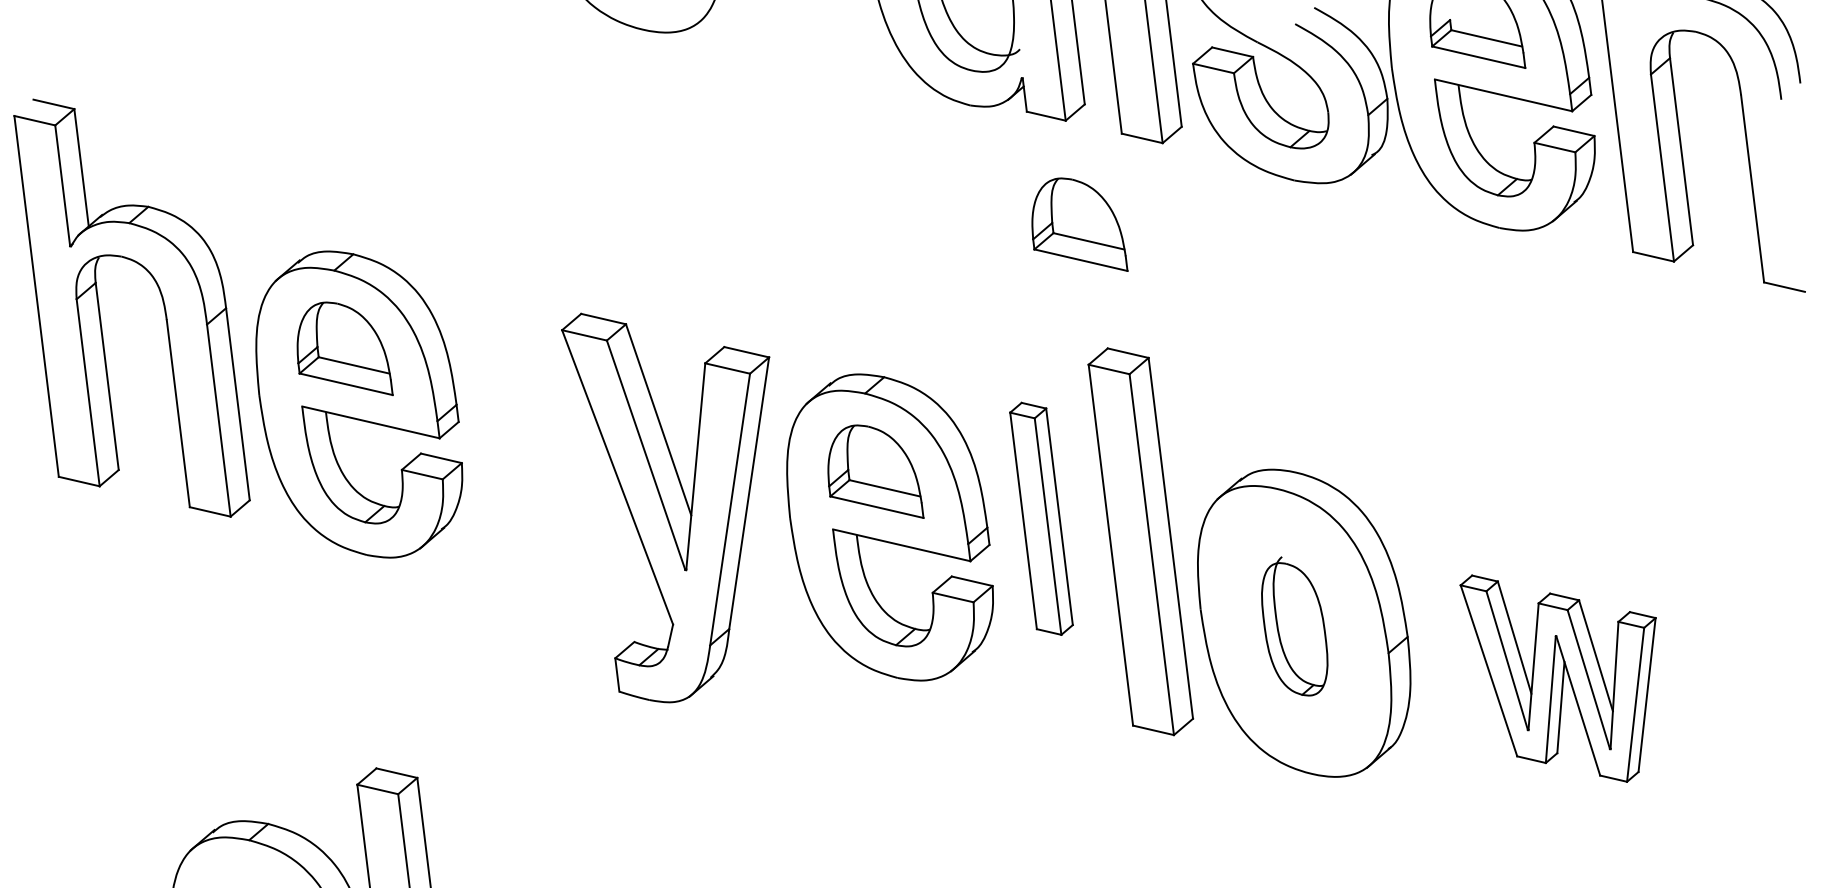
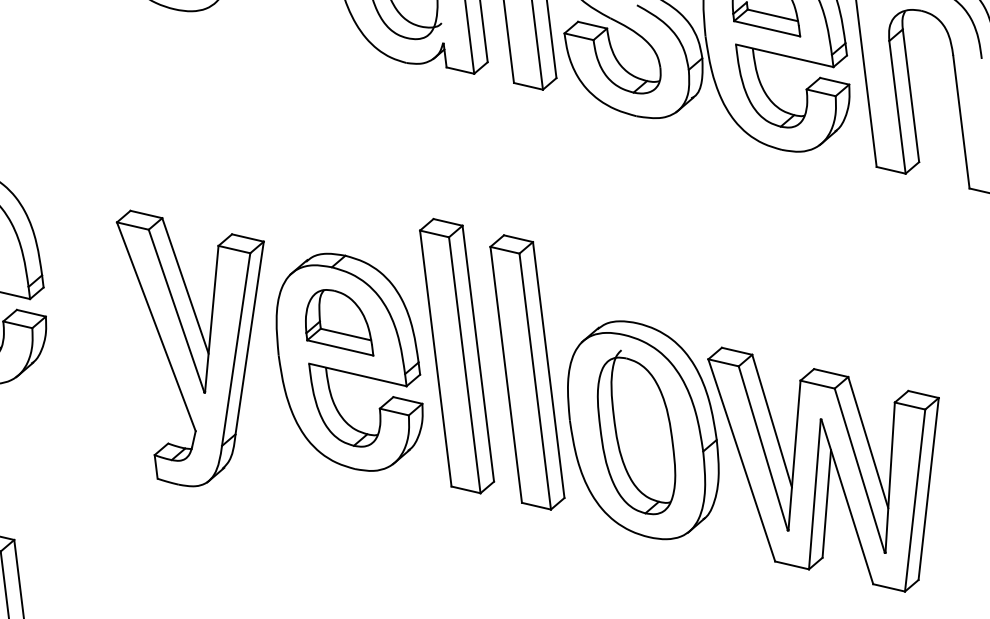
part: (1079, 224) -> (483, 147), removed
part: (1041, 518) -> (457, 355), size x1.67
part: (1294, 626) -> (636, 432), size x1.67
part: (1557, 678) -> (823, 469), size x1.67

